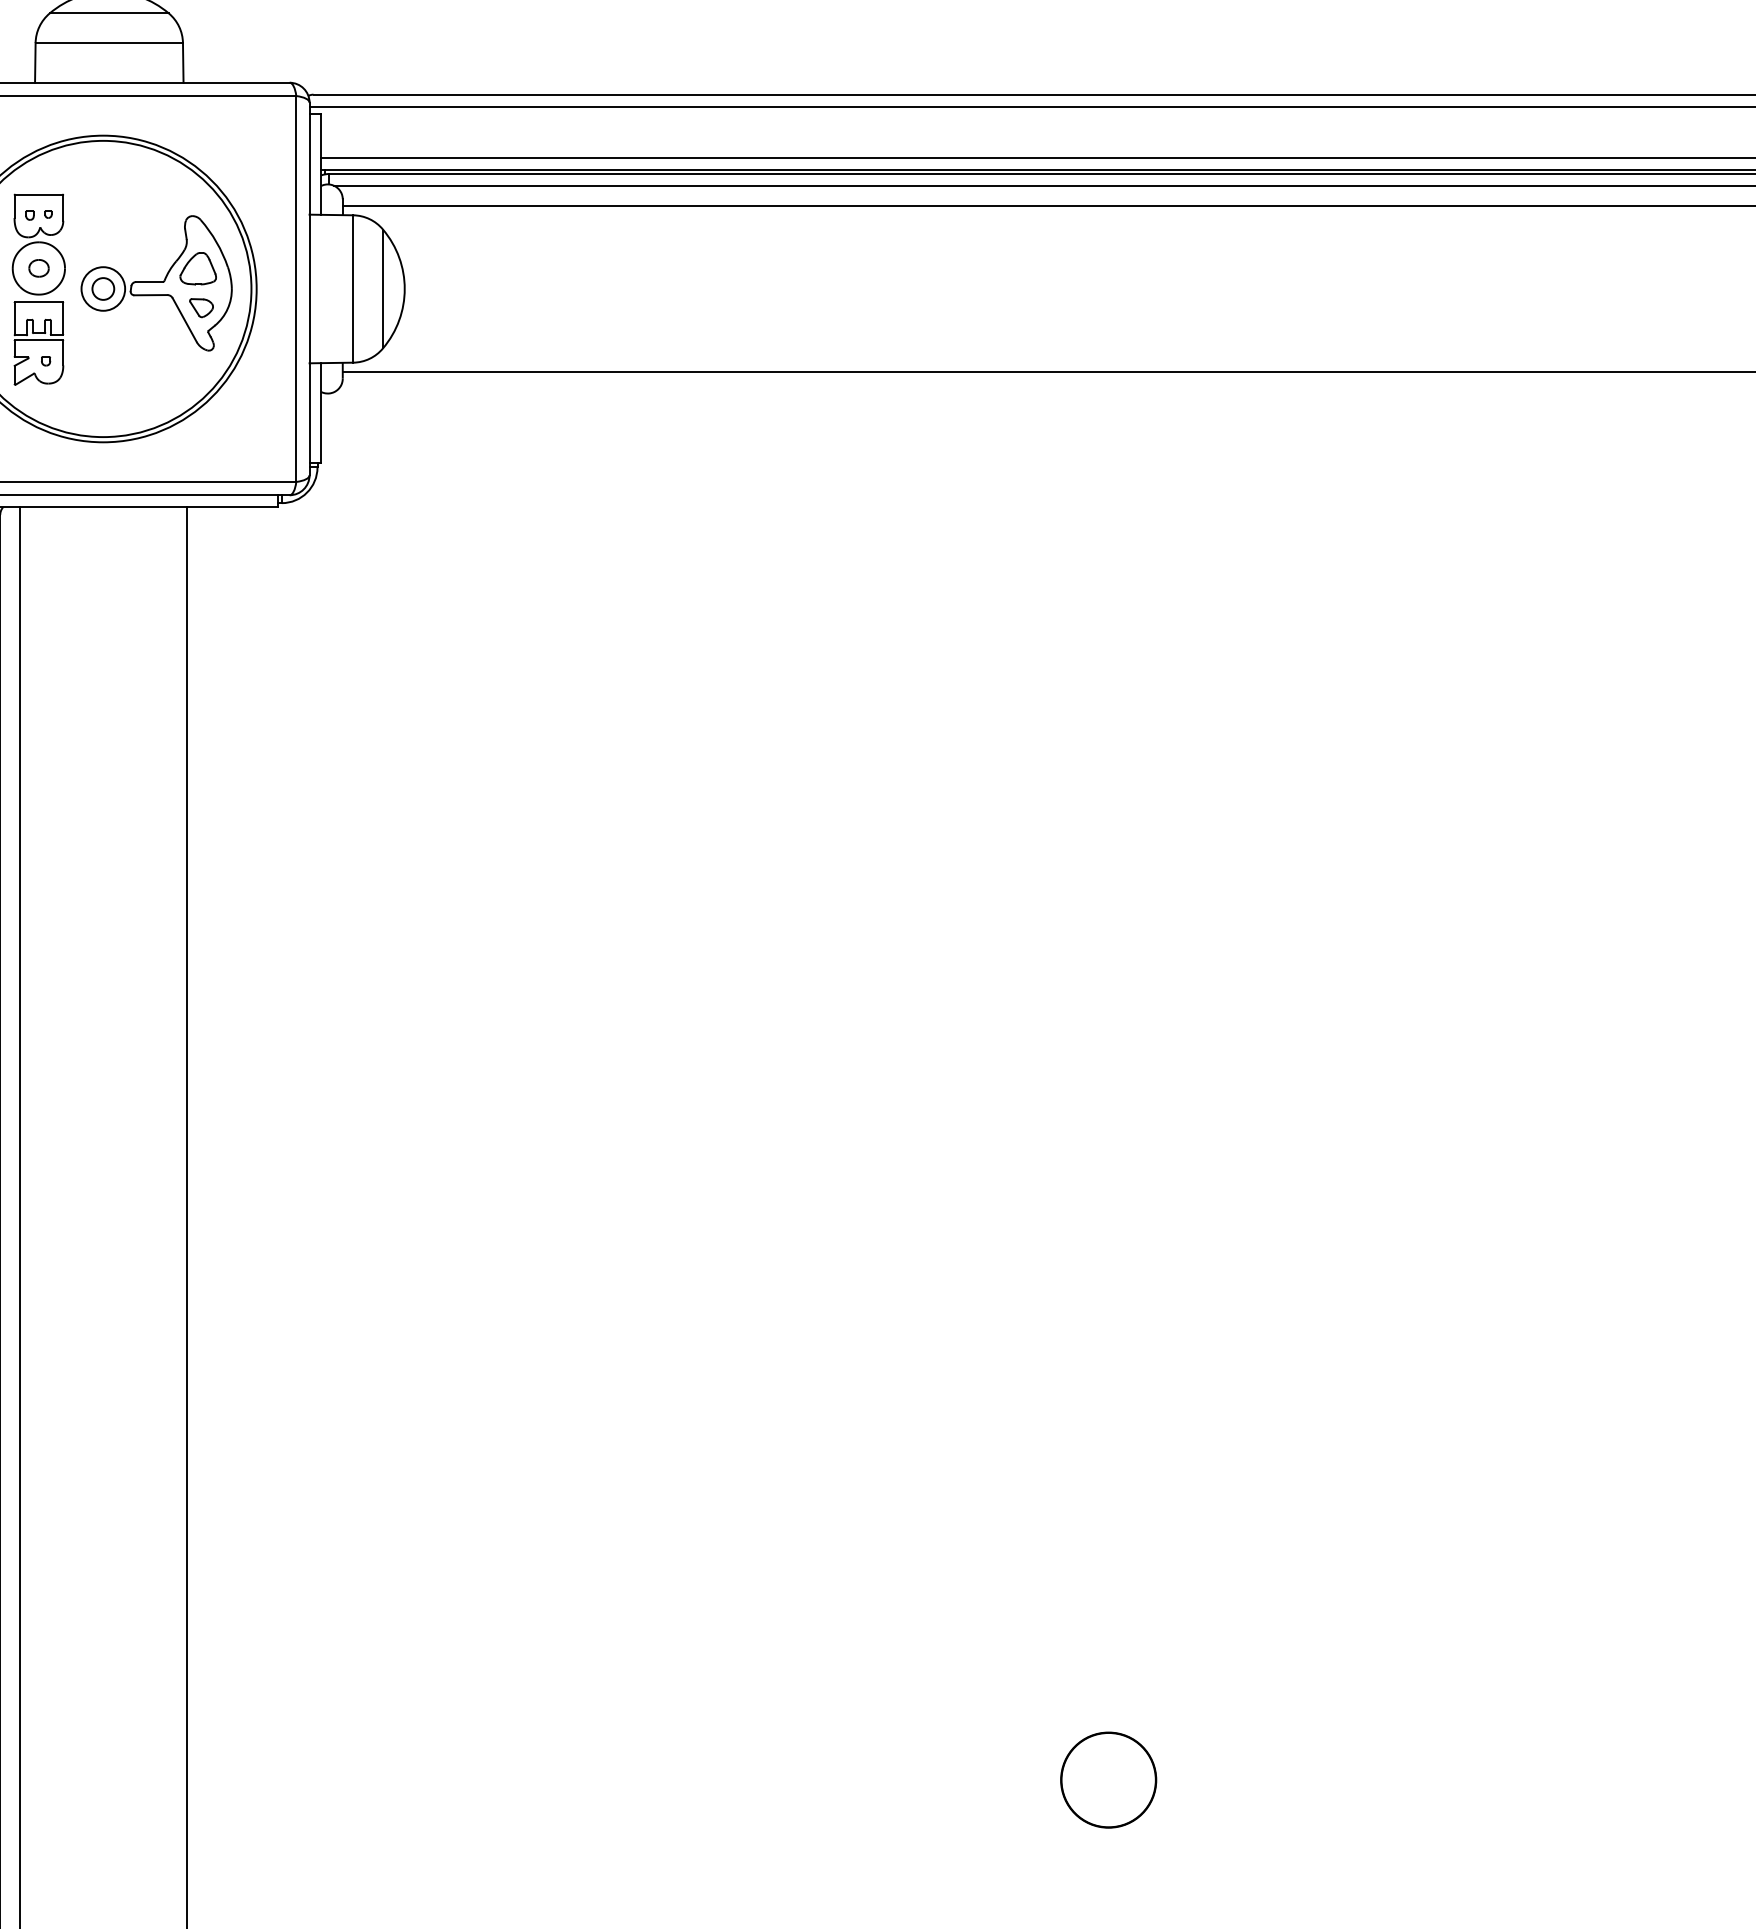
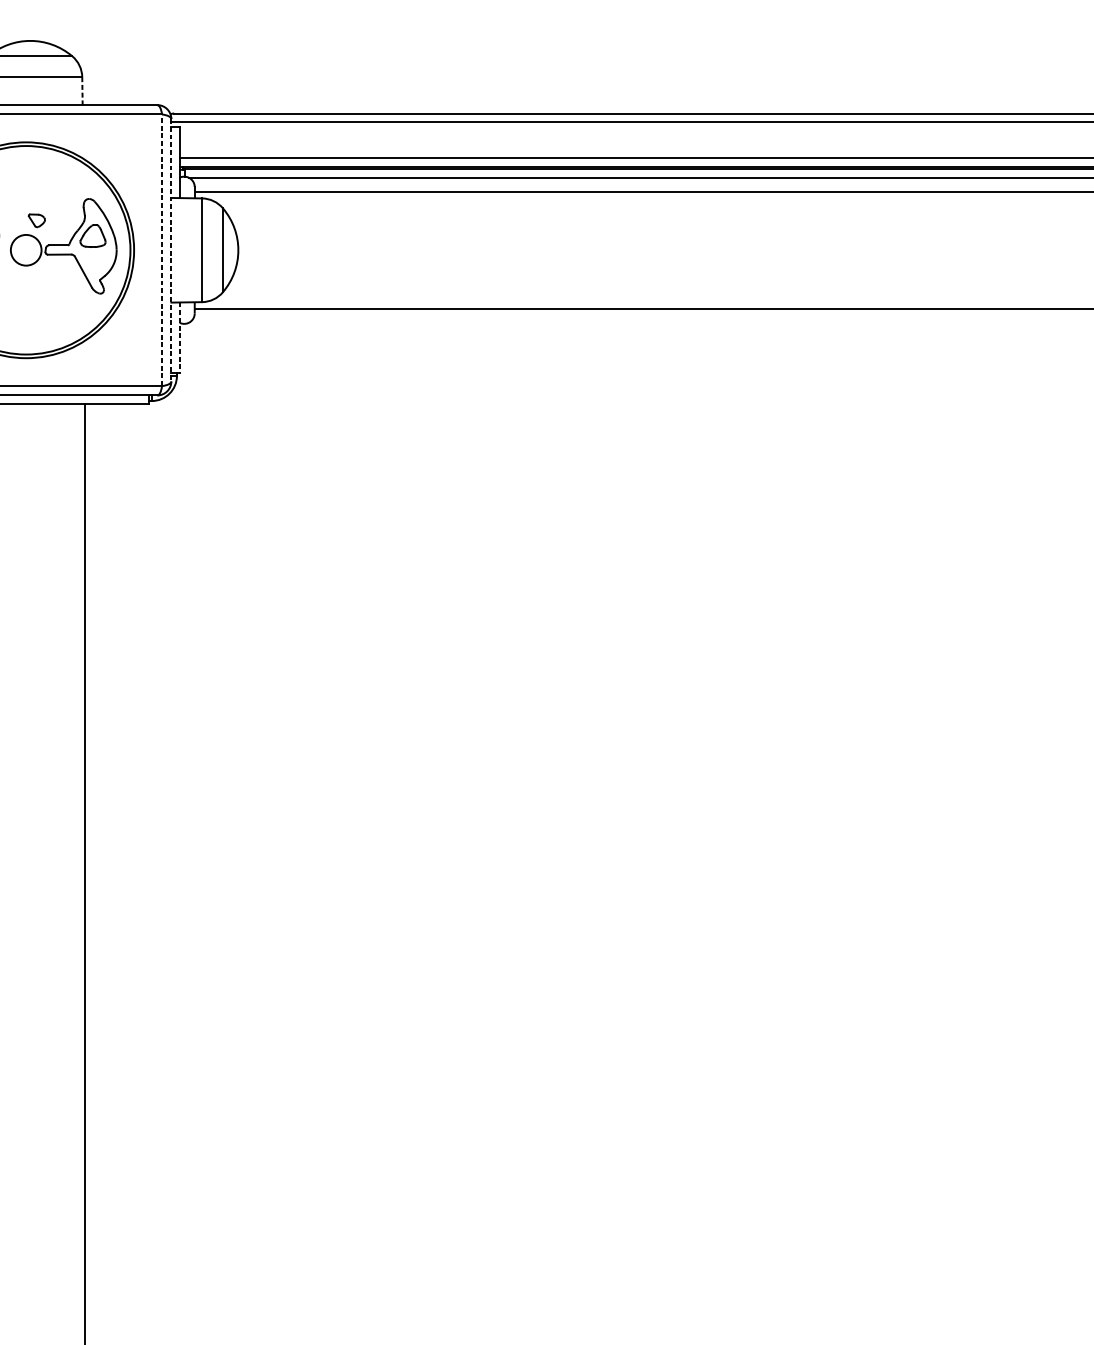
line: (183, 62) -> (82, 90), solid -> dashed
circle: (103, 288) -> (26, 249), removed
line: (296, 288) -> (162, 249), solid -> dashed
line: (309, 289) -> (171, 250), solid -> dashed
part: (201, 308) -> (36, 221), moved
line: (321, 413) -> (179, 337), solid -> dashed
circle: (1108, 1779) -> (733, 1299), removed

